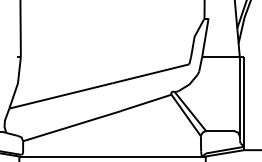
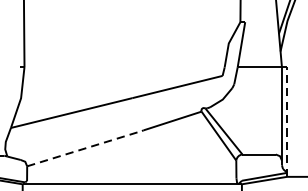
line: (244, 103) -> (287, 121), solid -> dashed
line: (72, 126) -> (85, 149), solid -> dashed

